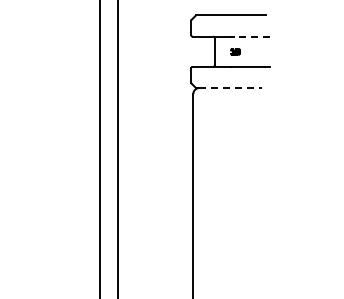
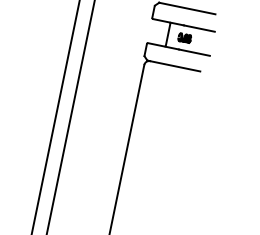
line: (250, 36) -> (199, 28), dashed -> solid
part: (235, 51) -> (184, 37), size x1.67
line: (231, 88) -> (175, 66), dashed -> solid

